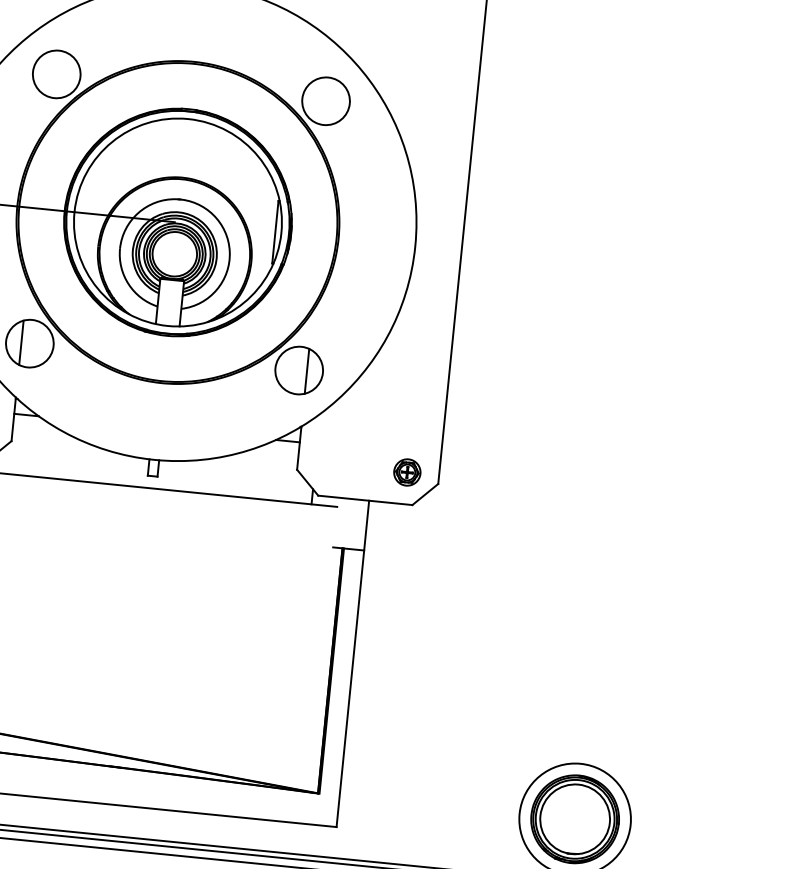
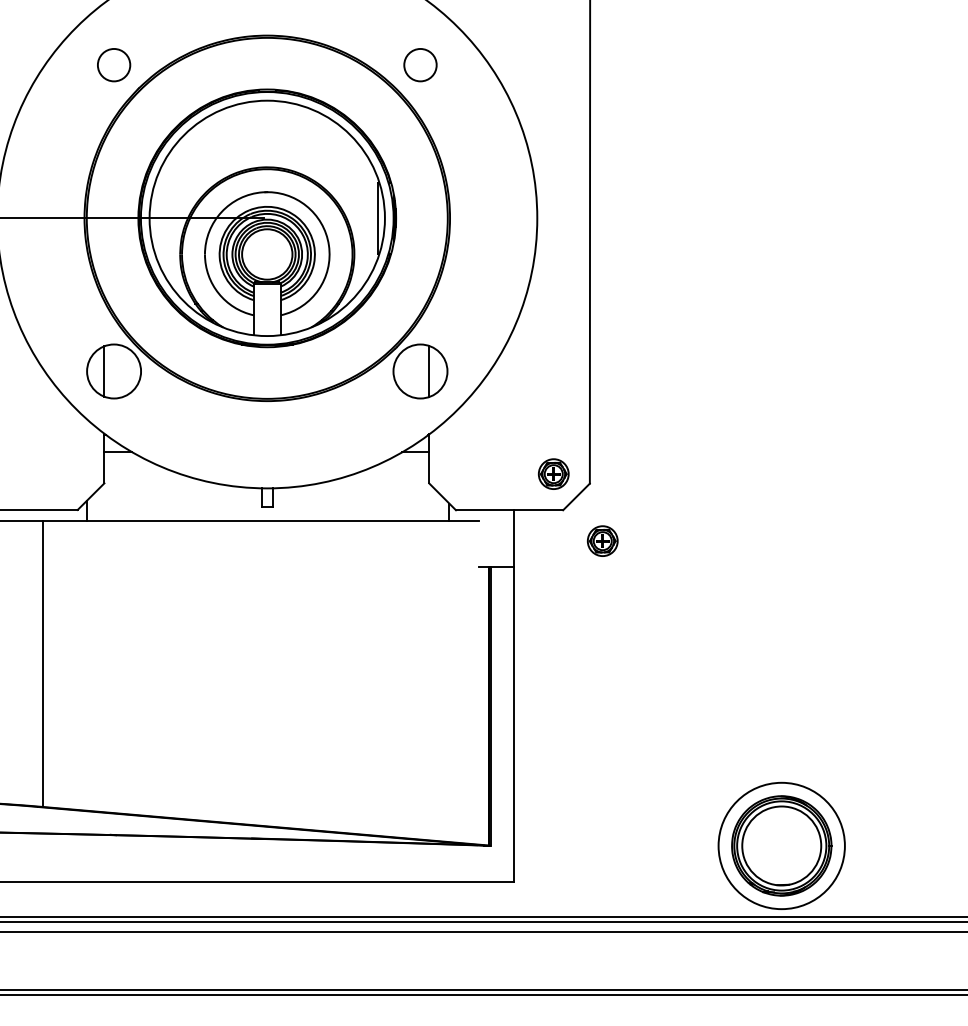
circle: (57, 74) -> (114, 65), size x0.6
circle: (326, 101) -> (420, 65), size x0.6
part: (444, 535) -> (602, 540), added

